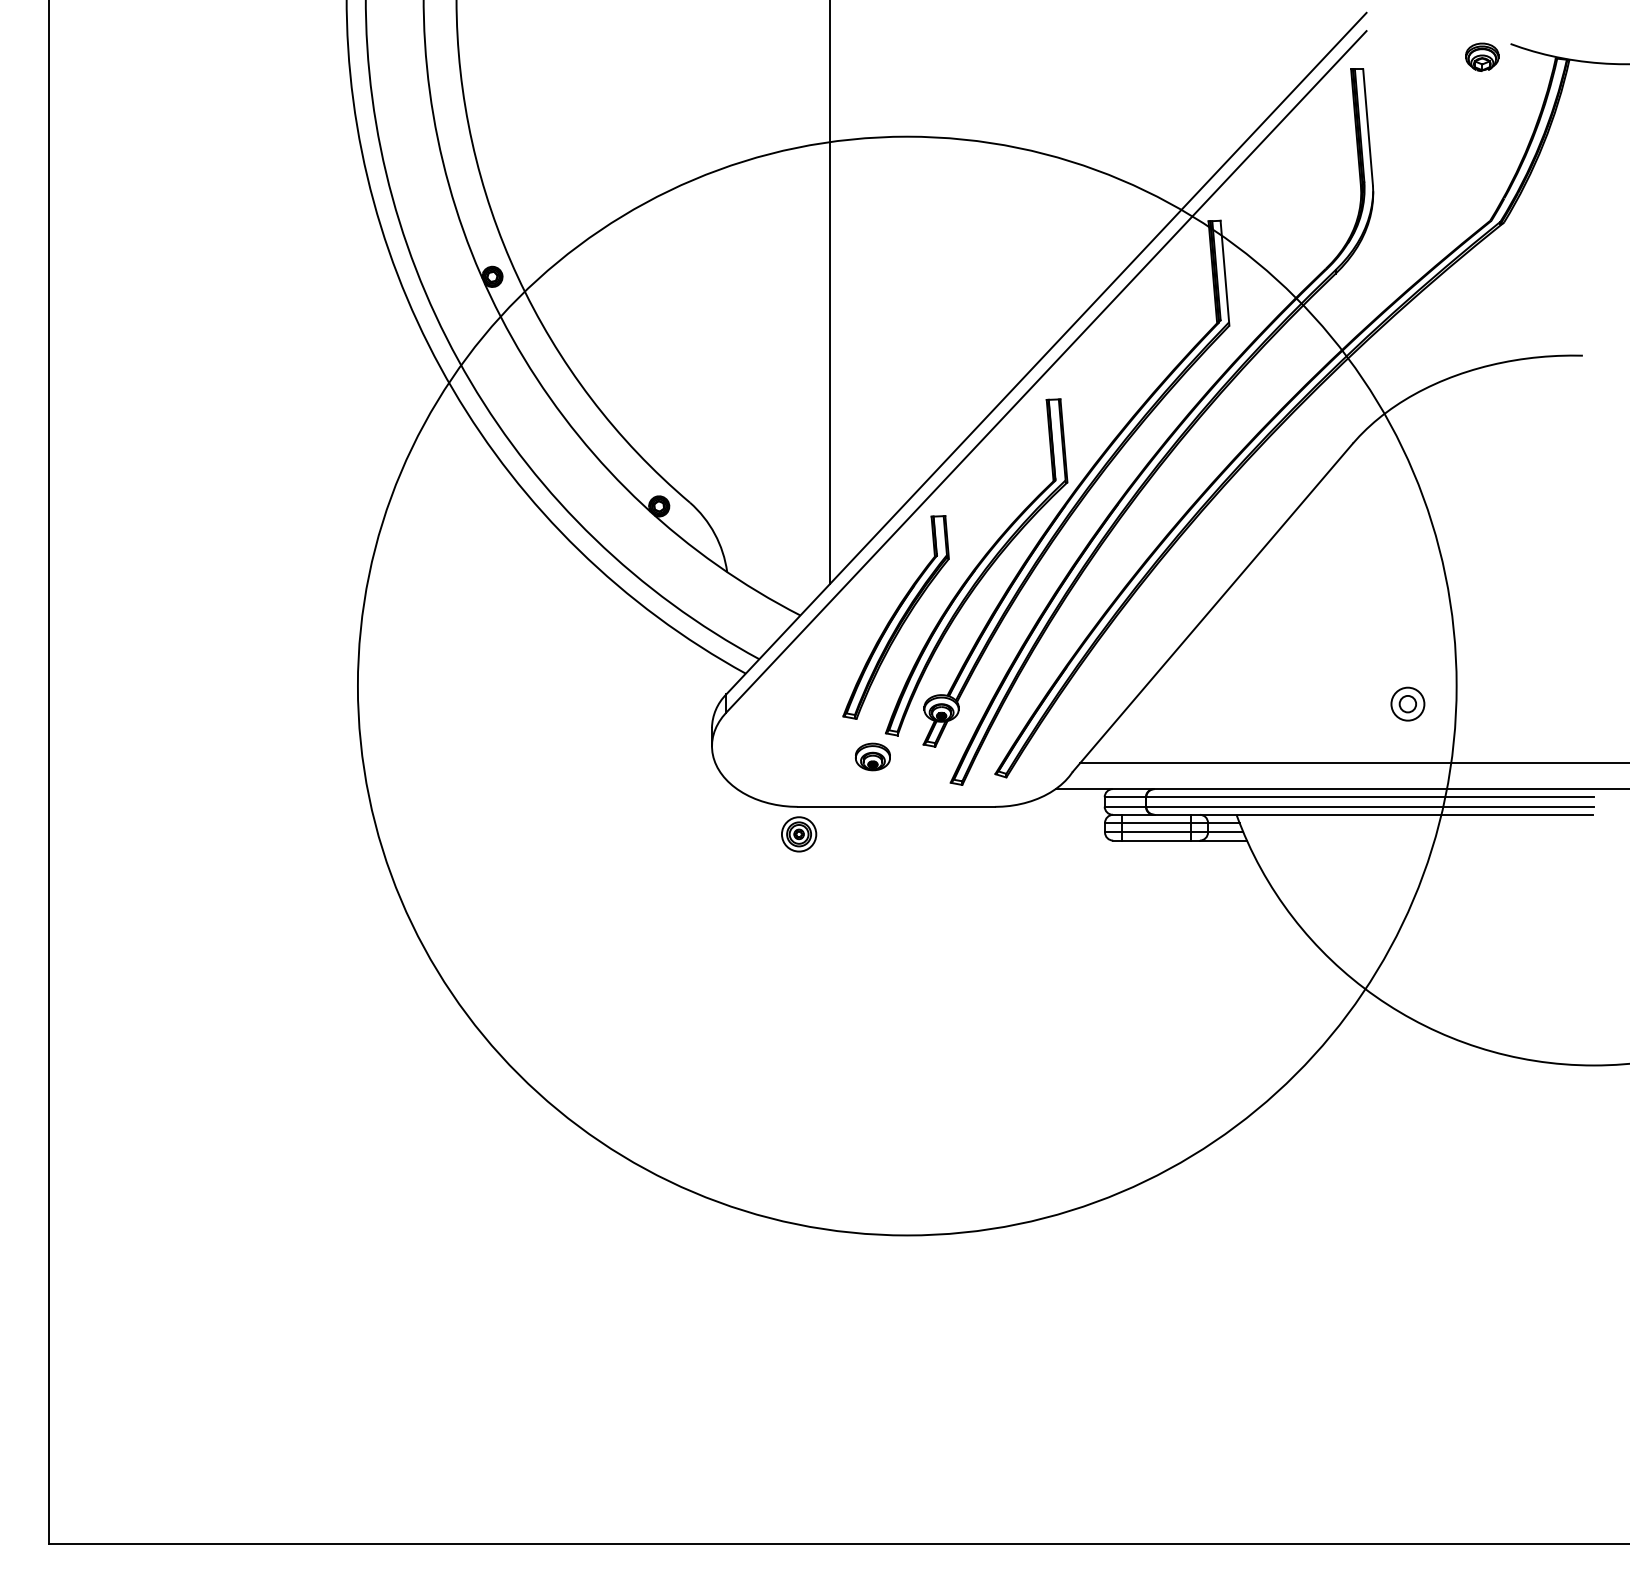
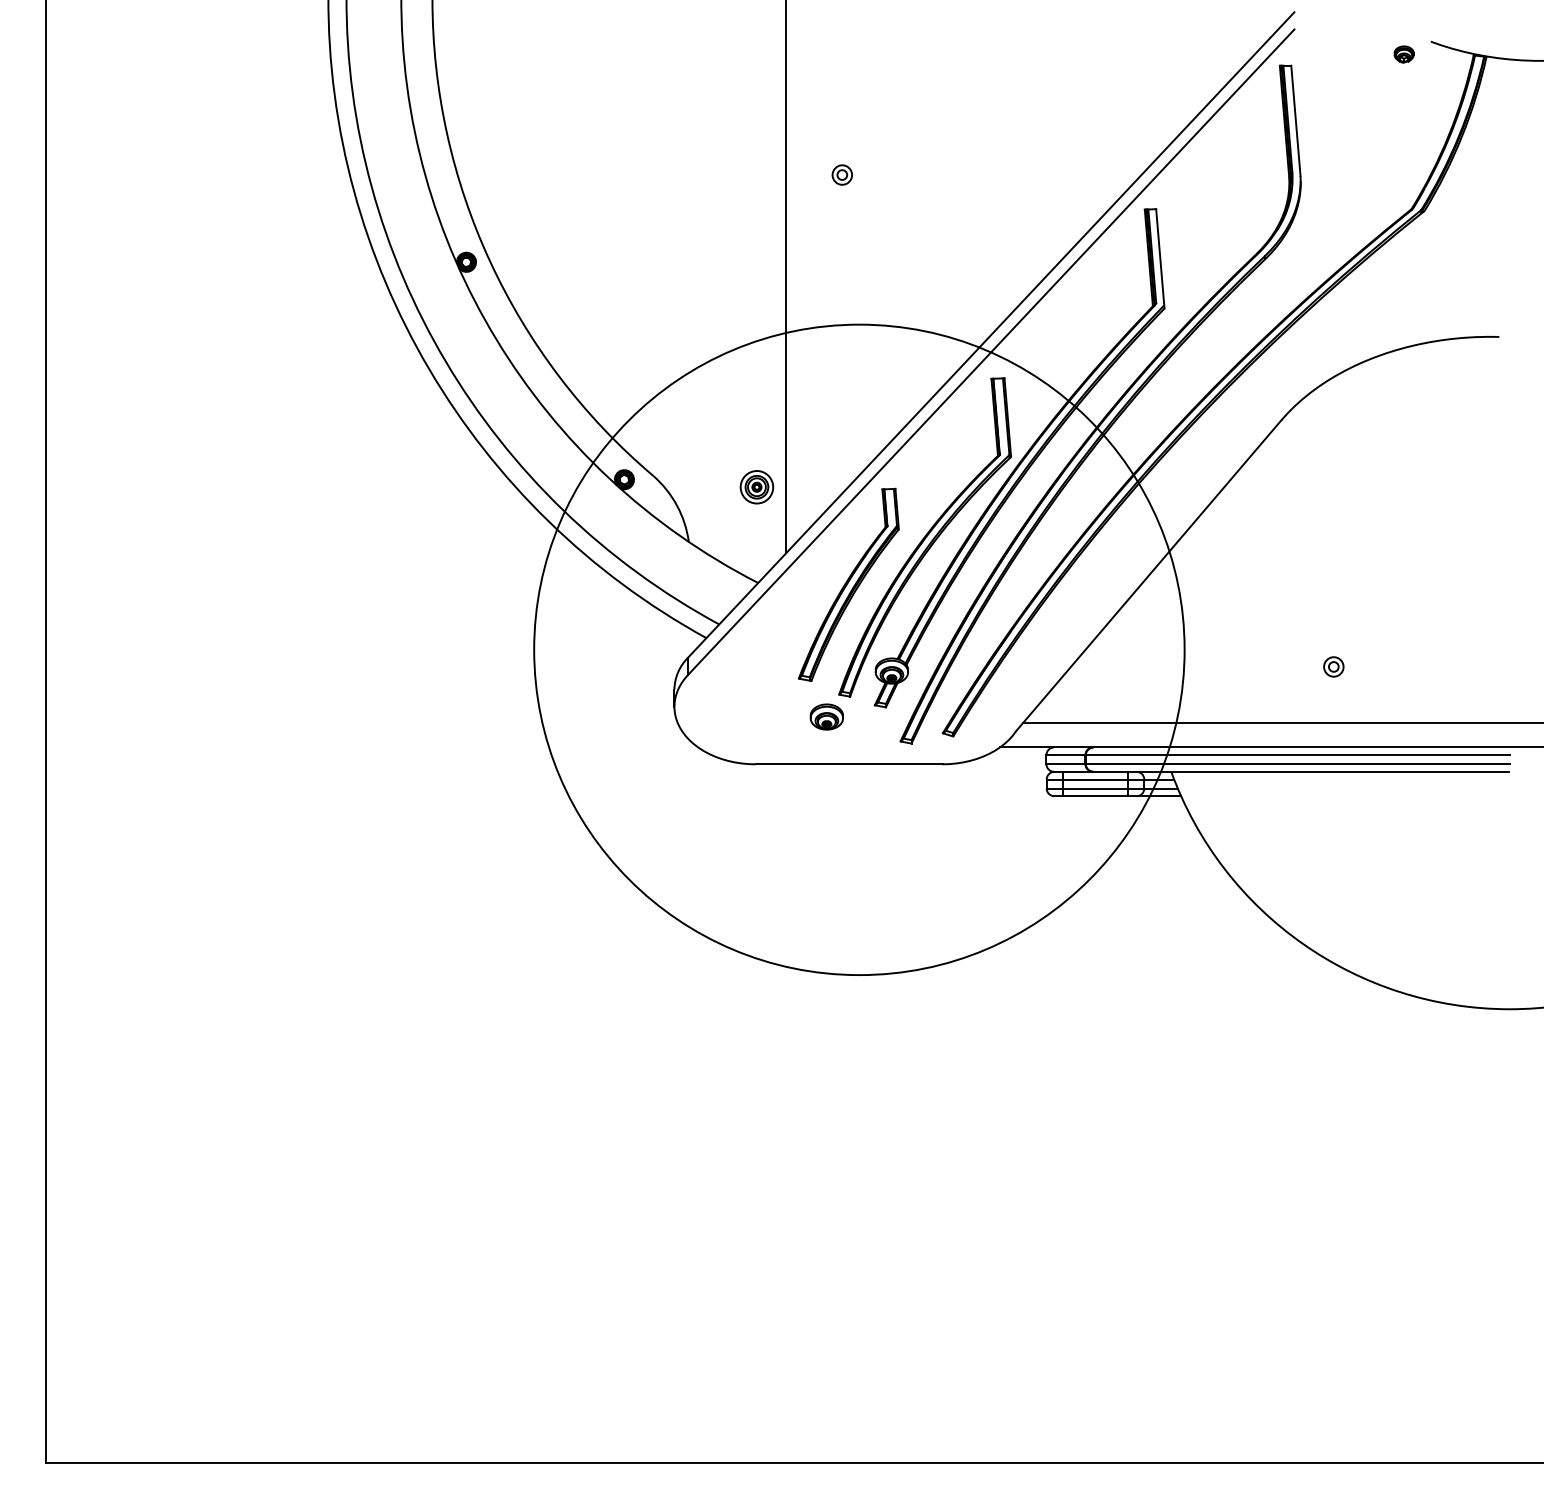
part: (1482, 57) -> (1404, 54), size x0.62
part: (889, 184) -> (842, 174), added
circle: (906, 685) -> (858, 649), size x0.62
part: (1408, 703) -> (1334, 666), size x0.62
part: (799, 834) -> (757, 487), moved

